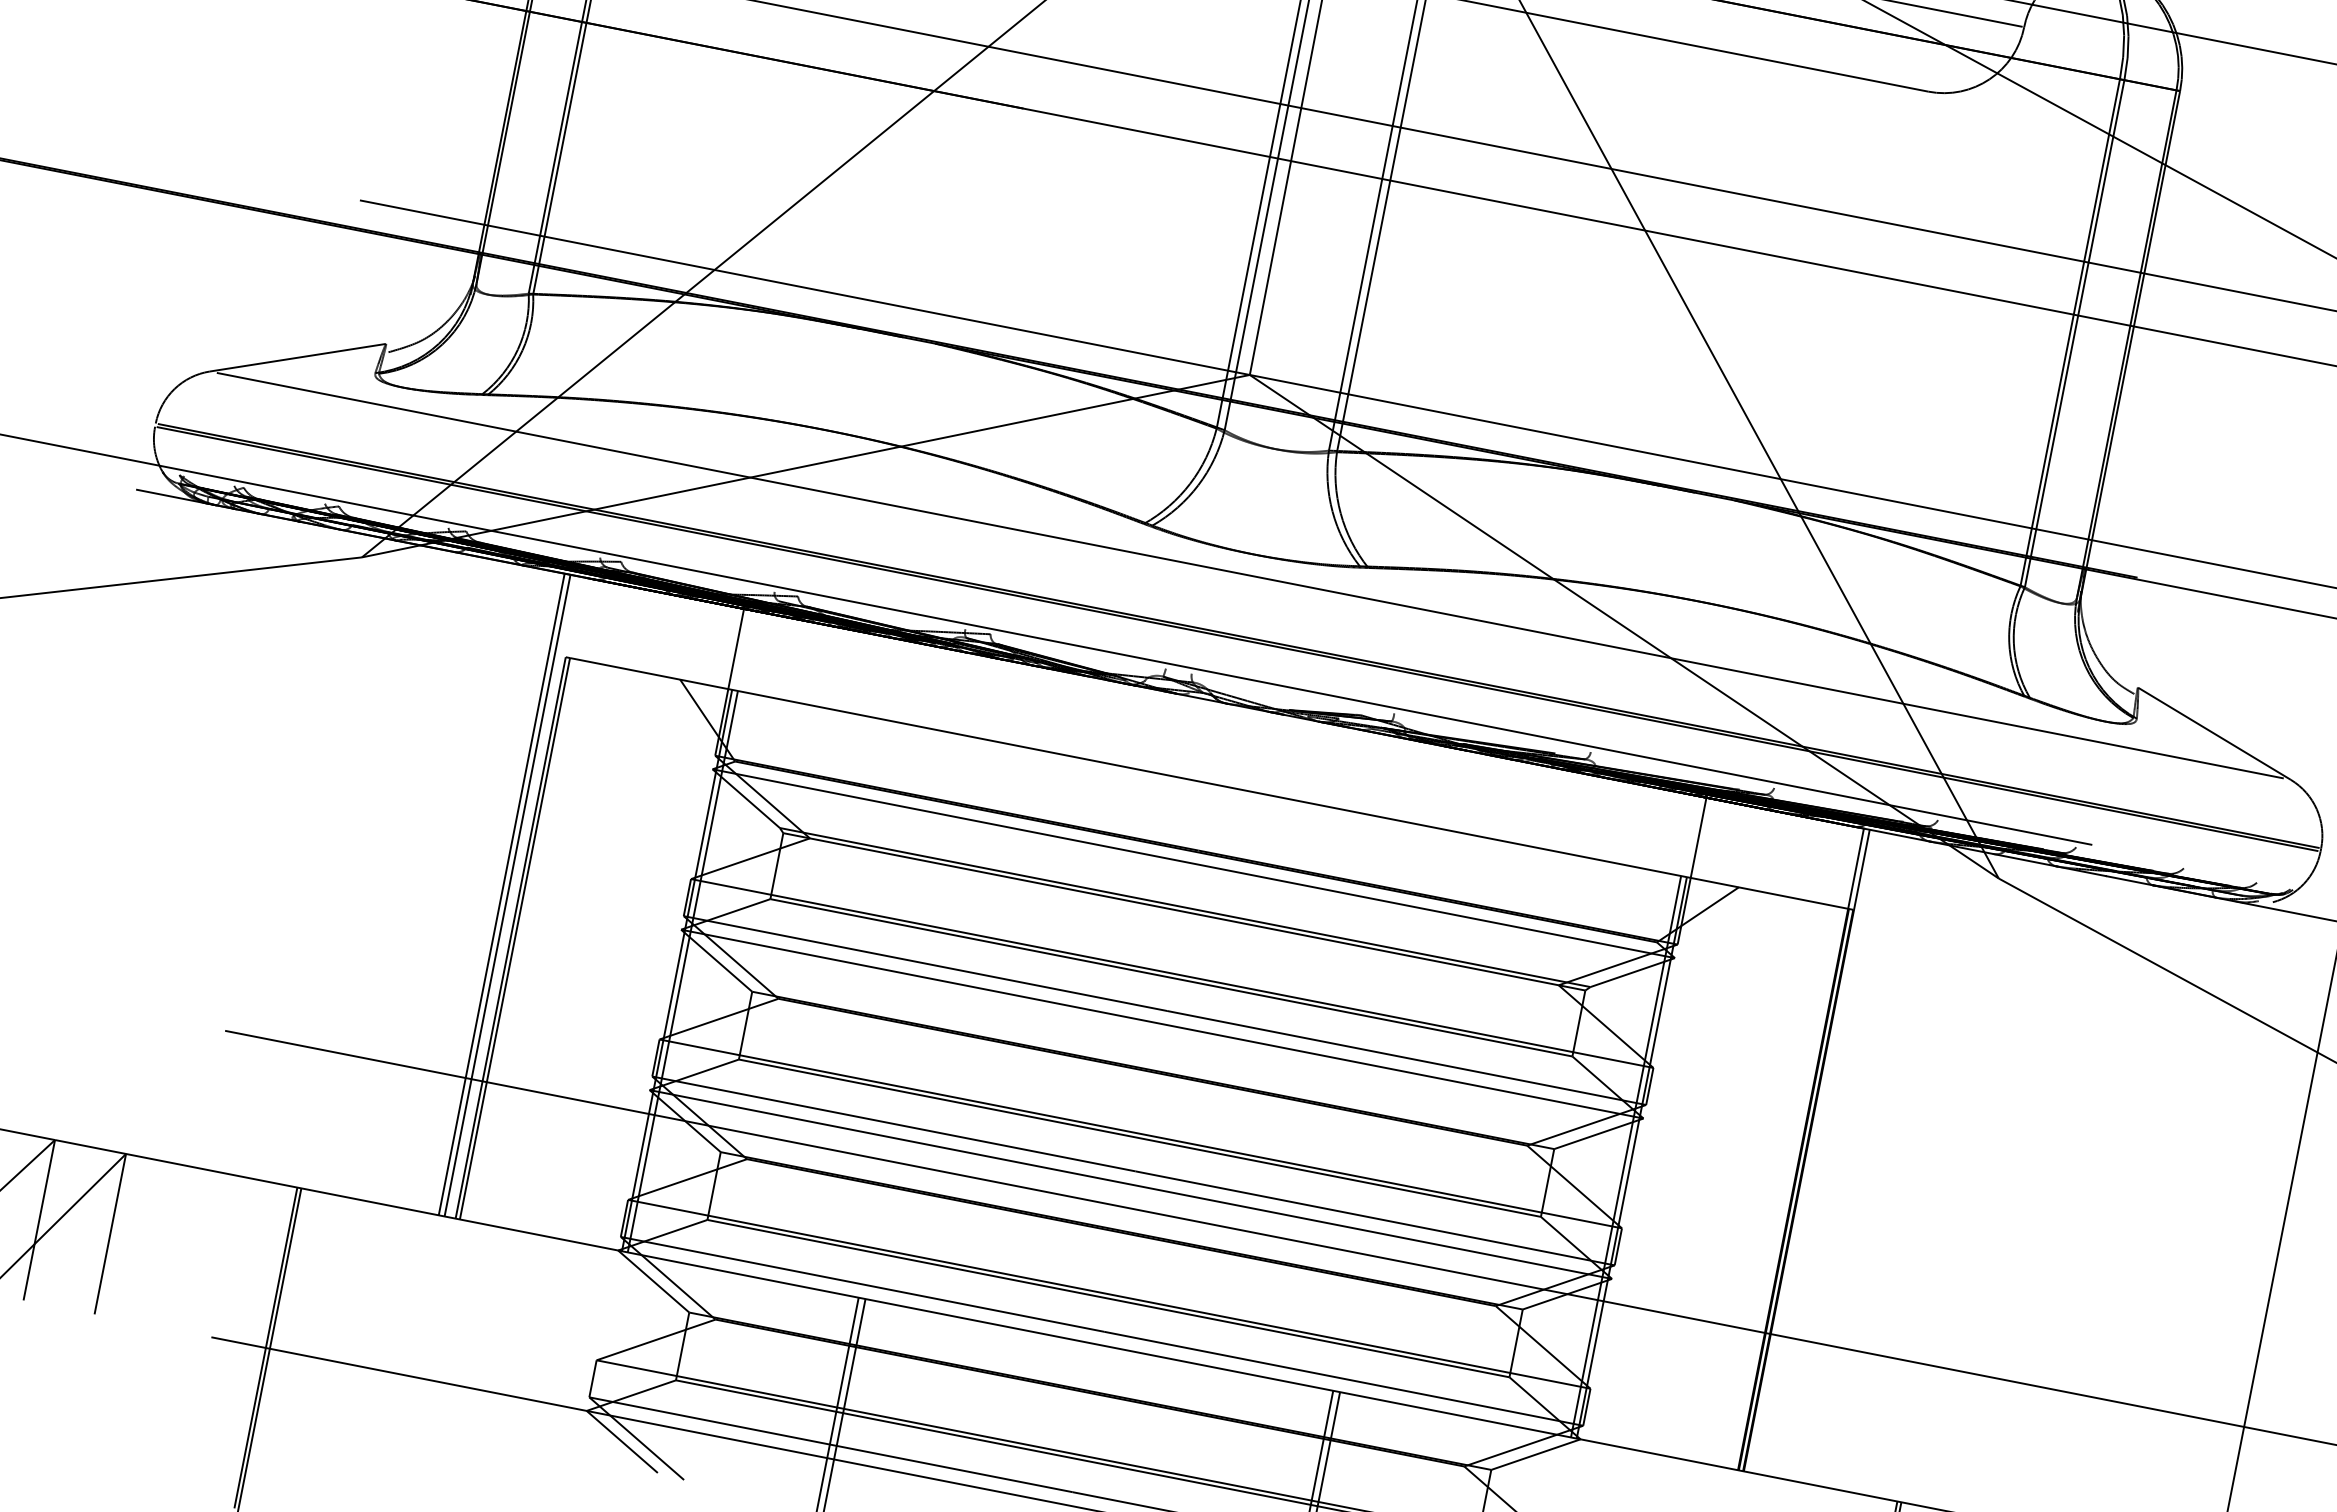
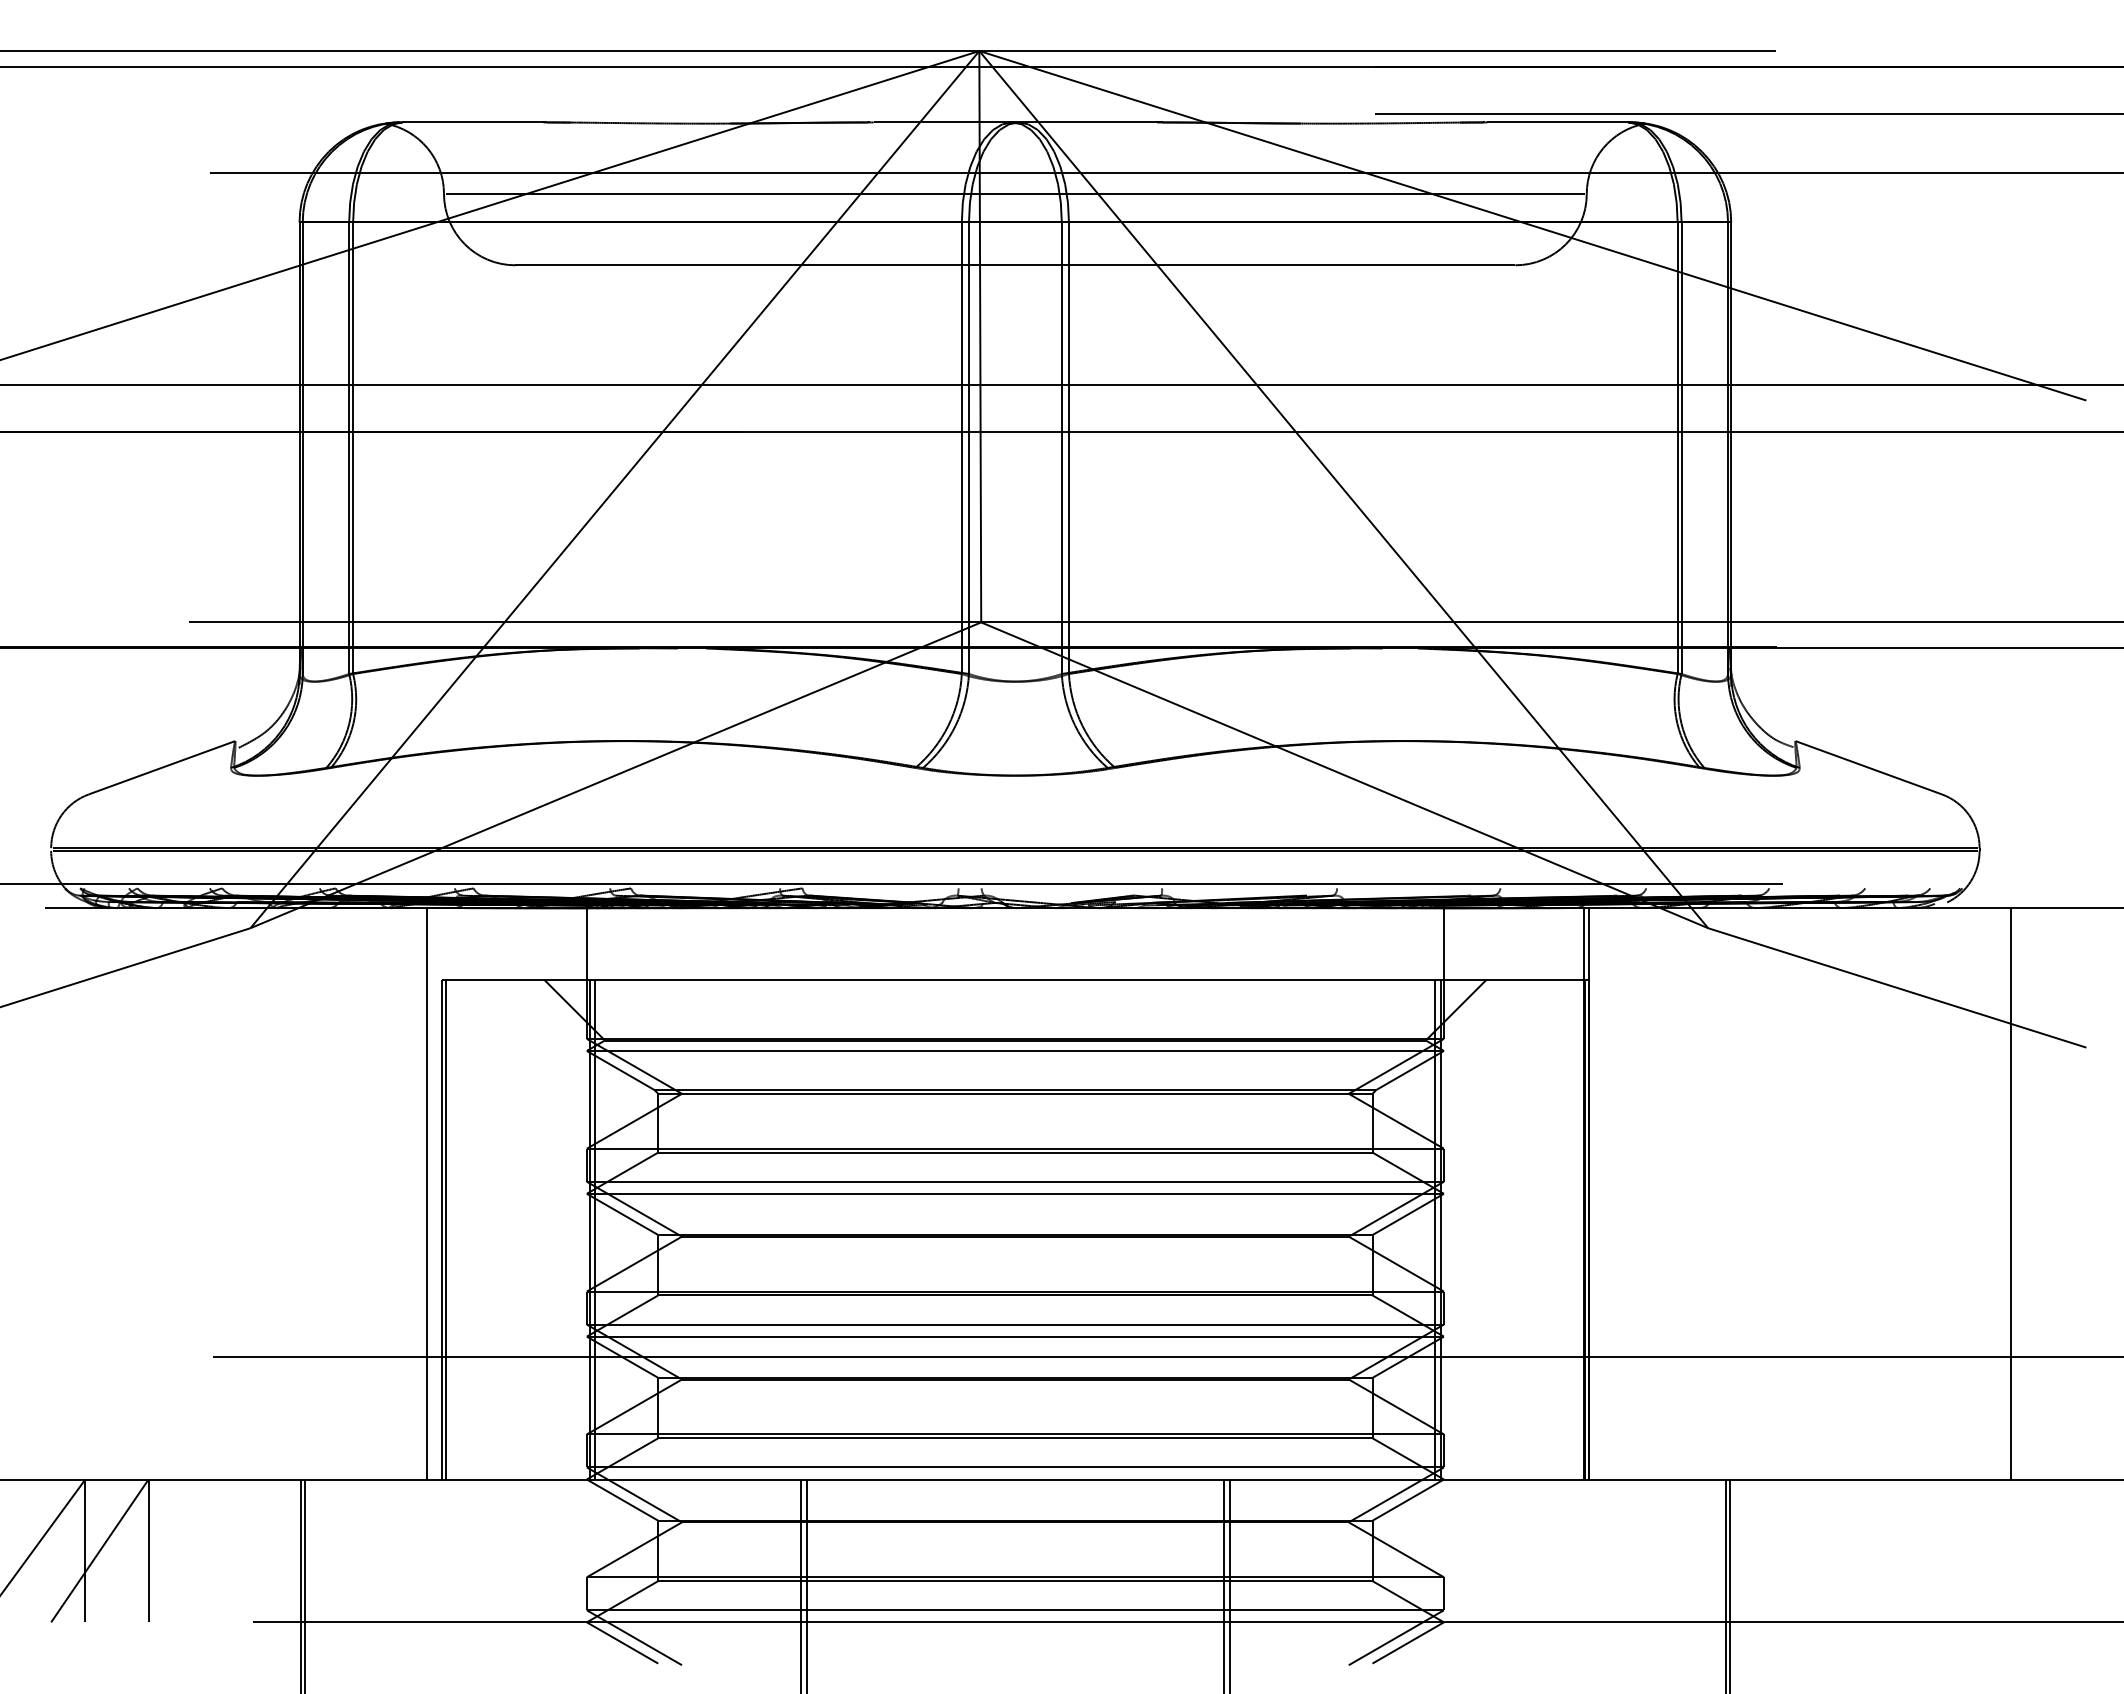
line: (1250, 575) -> (1015, 794), removed
line: (507, 895) -> (432, 1193), removed

